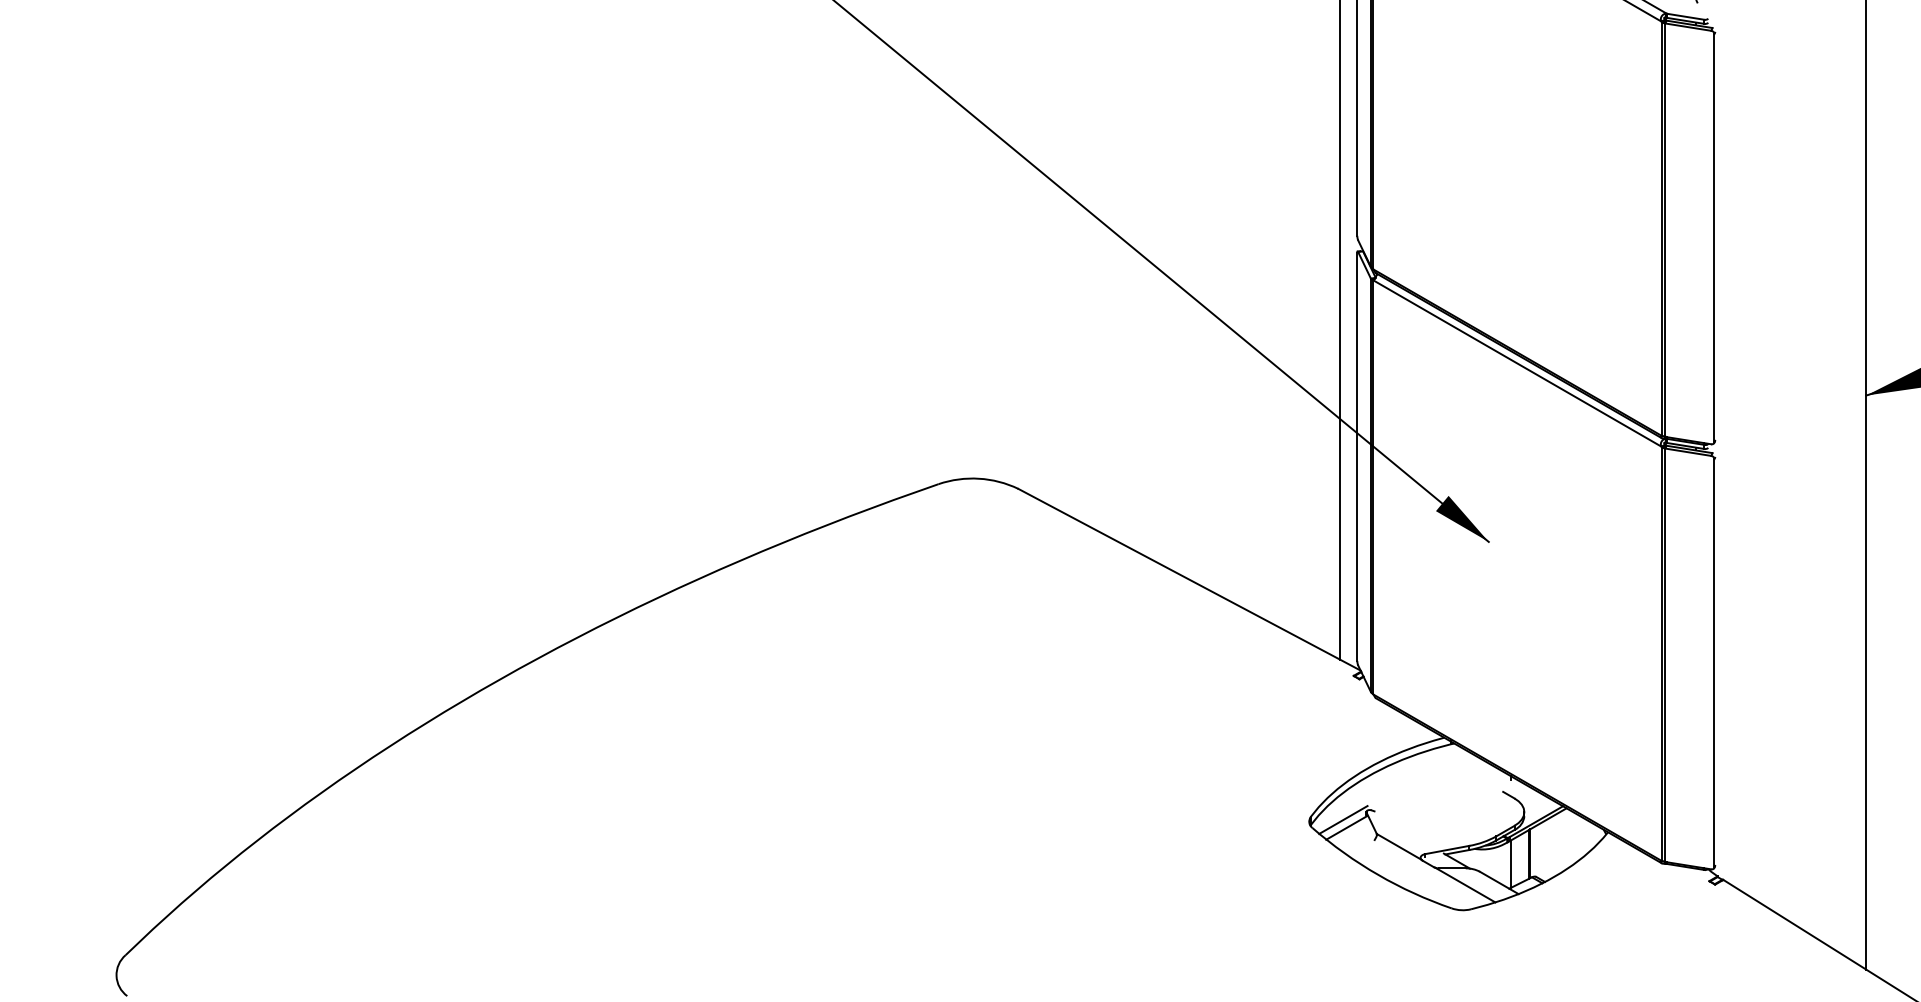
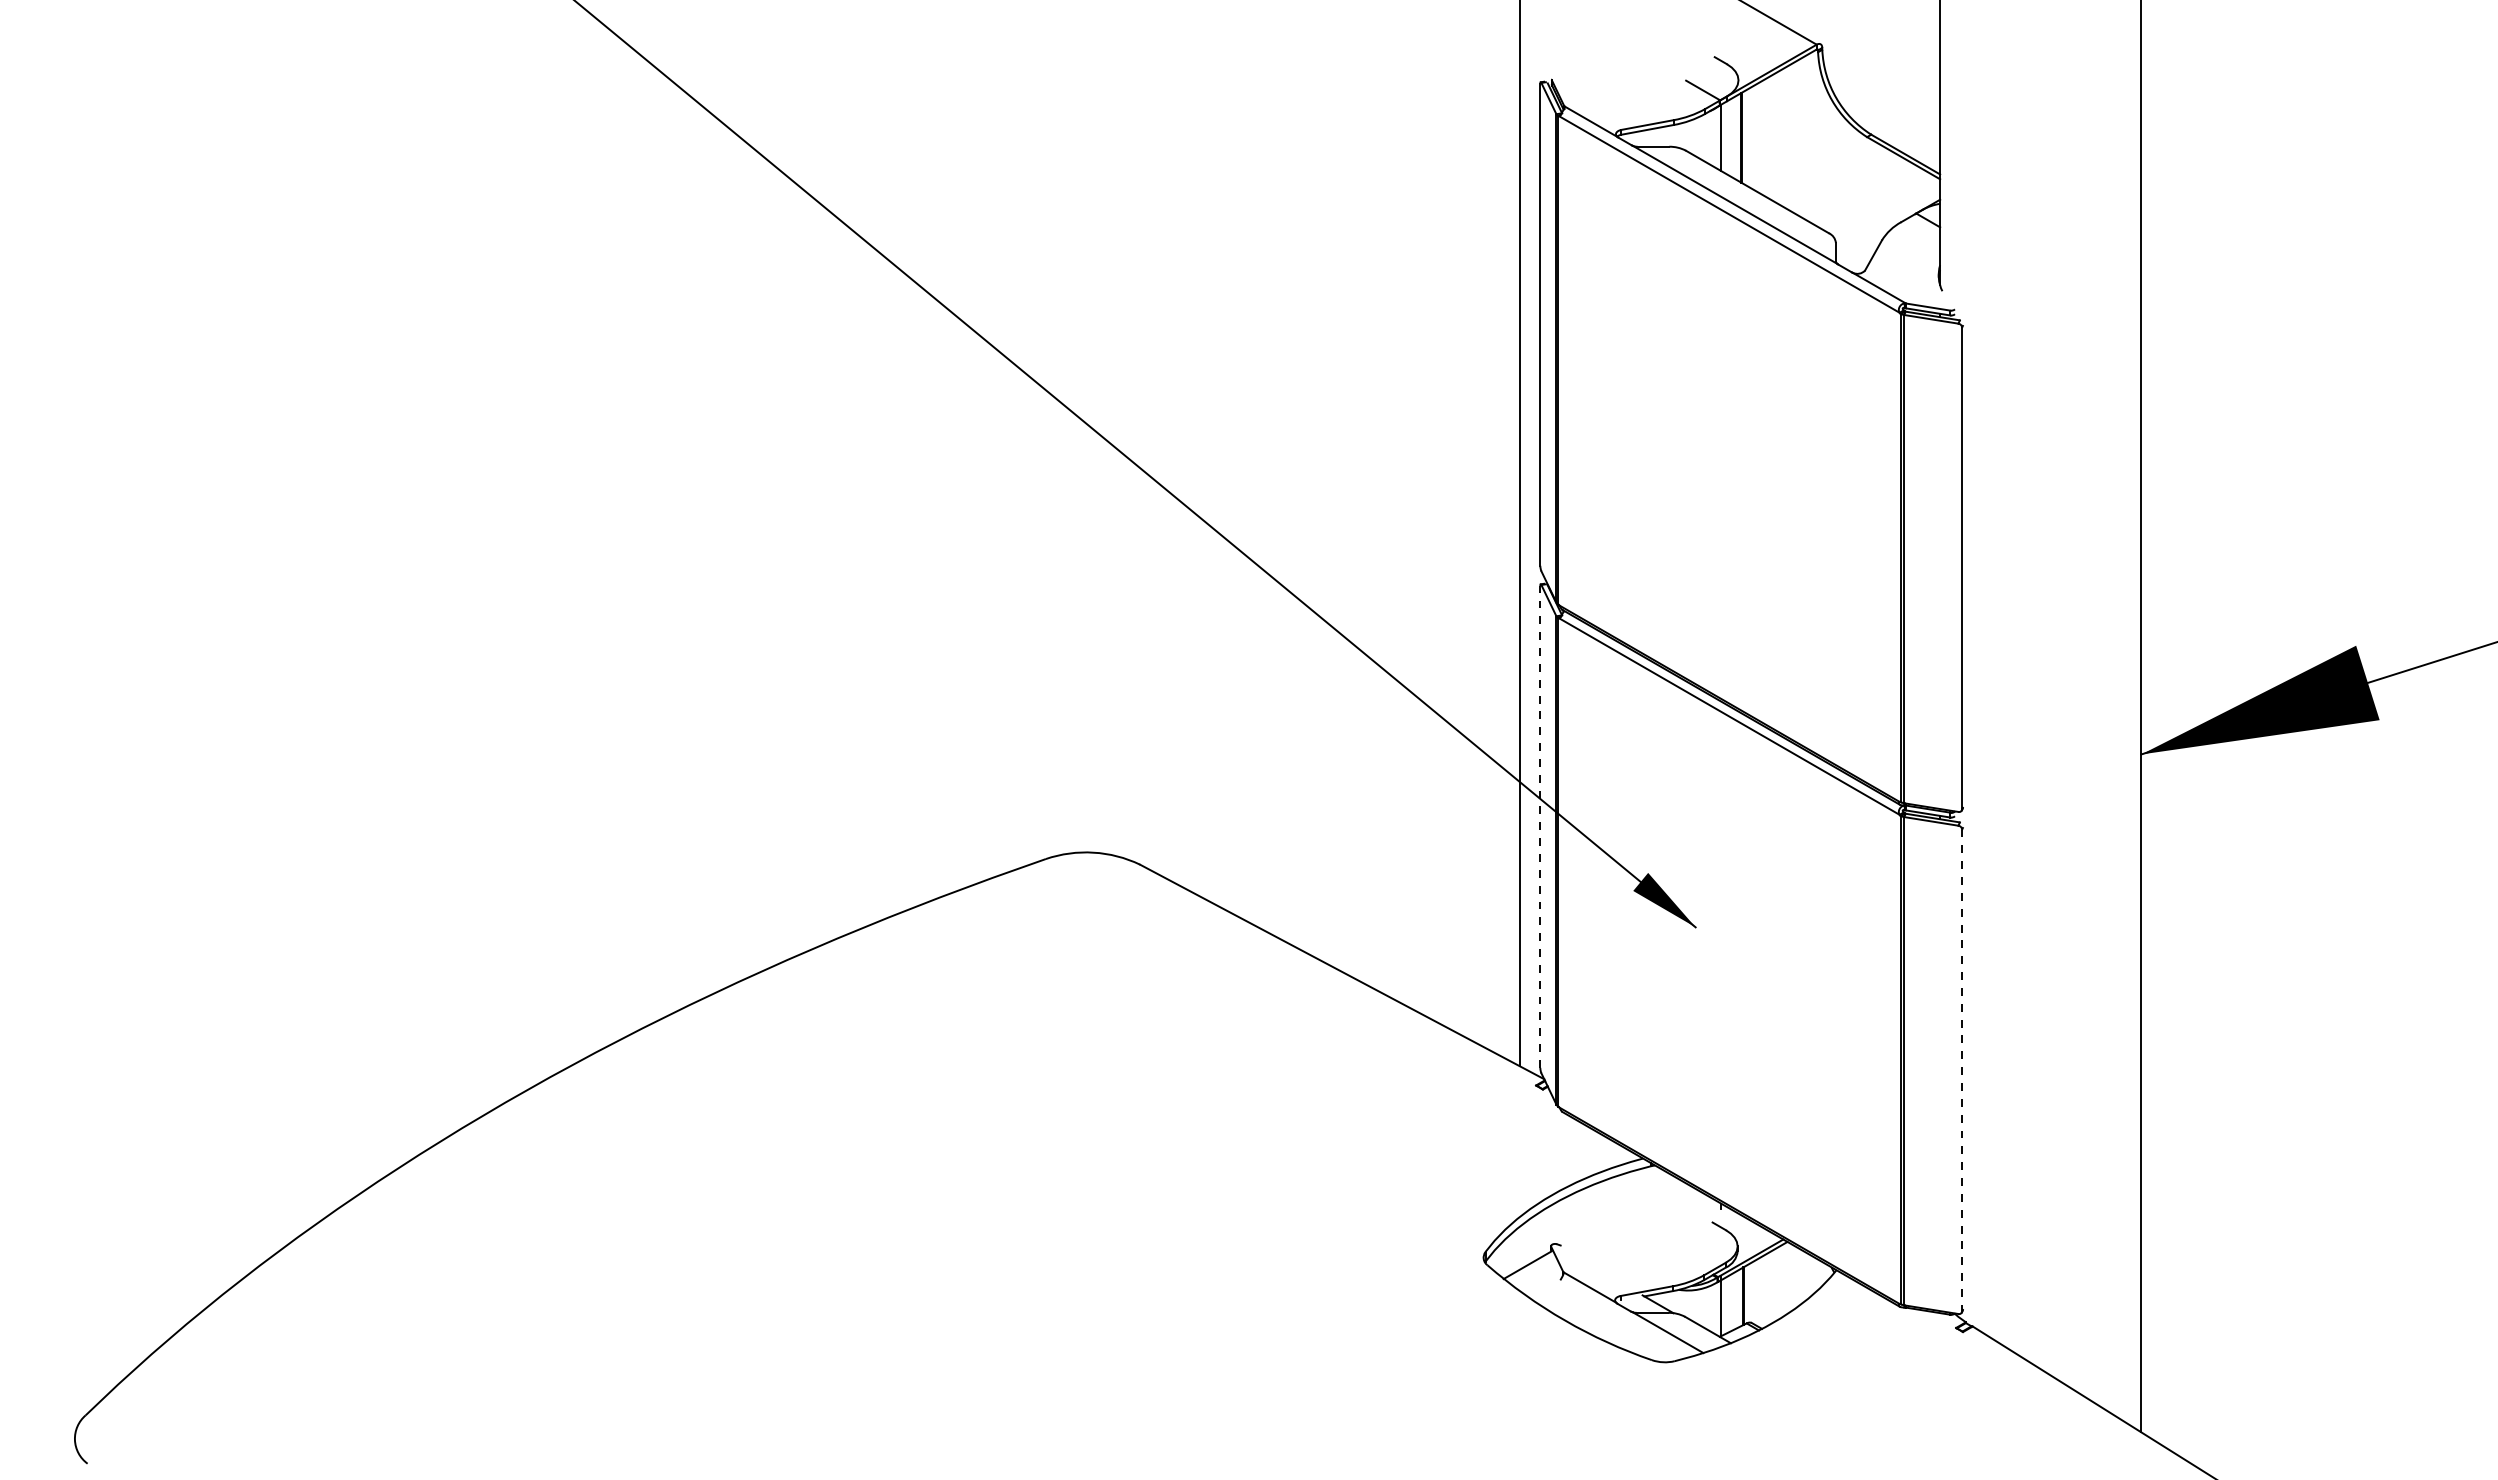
line: (1357, 456) -> (1540, 826), solid -> dashed
line: (1714, 663) -> (1962, 1070), solid -> dashed
line: (1343, 819) -> (1523, 1255), removed

